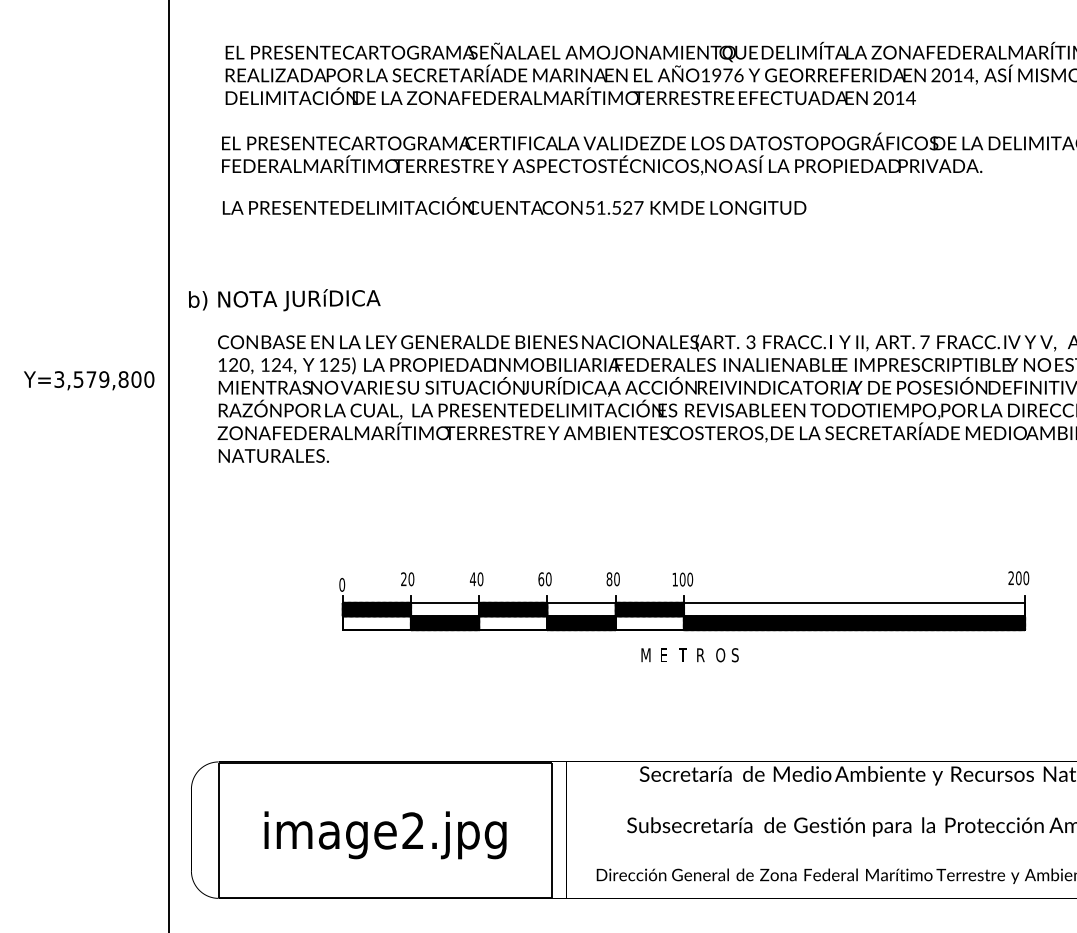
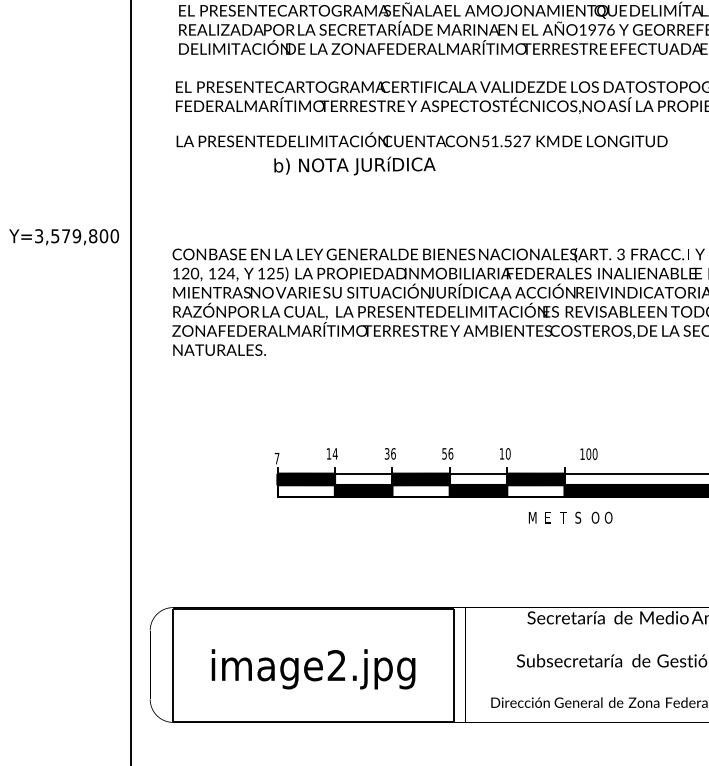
text: (284, 300) -> (354, 166), moved
text: (89, 380) -> (64, 237), moved
text: (407, 579) -> (332, 454), 20 -> 14
text: (476, 579) -> (390, 454), 40 -> 36
text: (544, 579) -> (447, 454), 60 -> 56
text: (609, 579) -> (501, 454), 80 -> 10
text: (682, 579) -> (588, 454), moved
text: (342, 584) -> (277, 458), 0 -> 7
text: (700, 655) -> (578, 518), R -> S
text: (735, 655) -> (608, 518), S -> O

